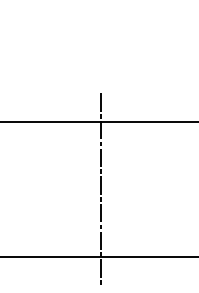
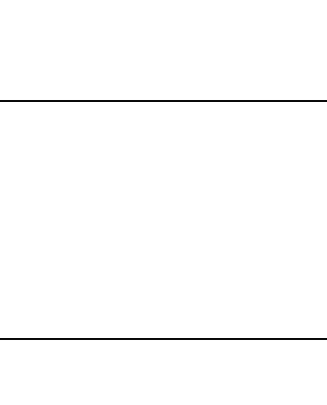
line: (101, 189) -> (166, 220), removed

